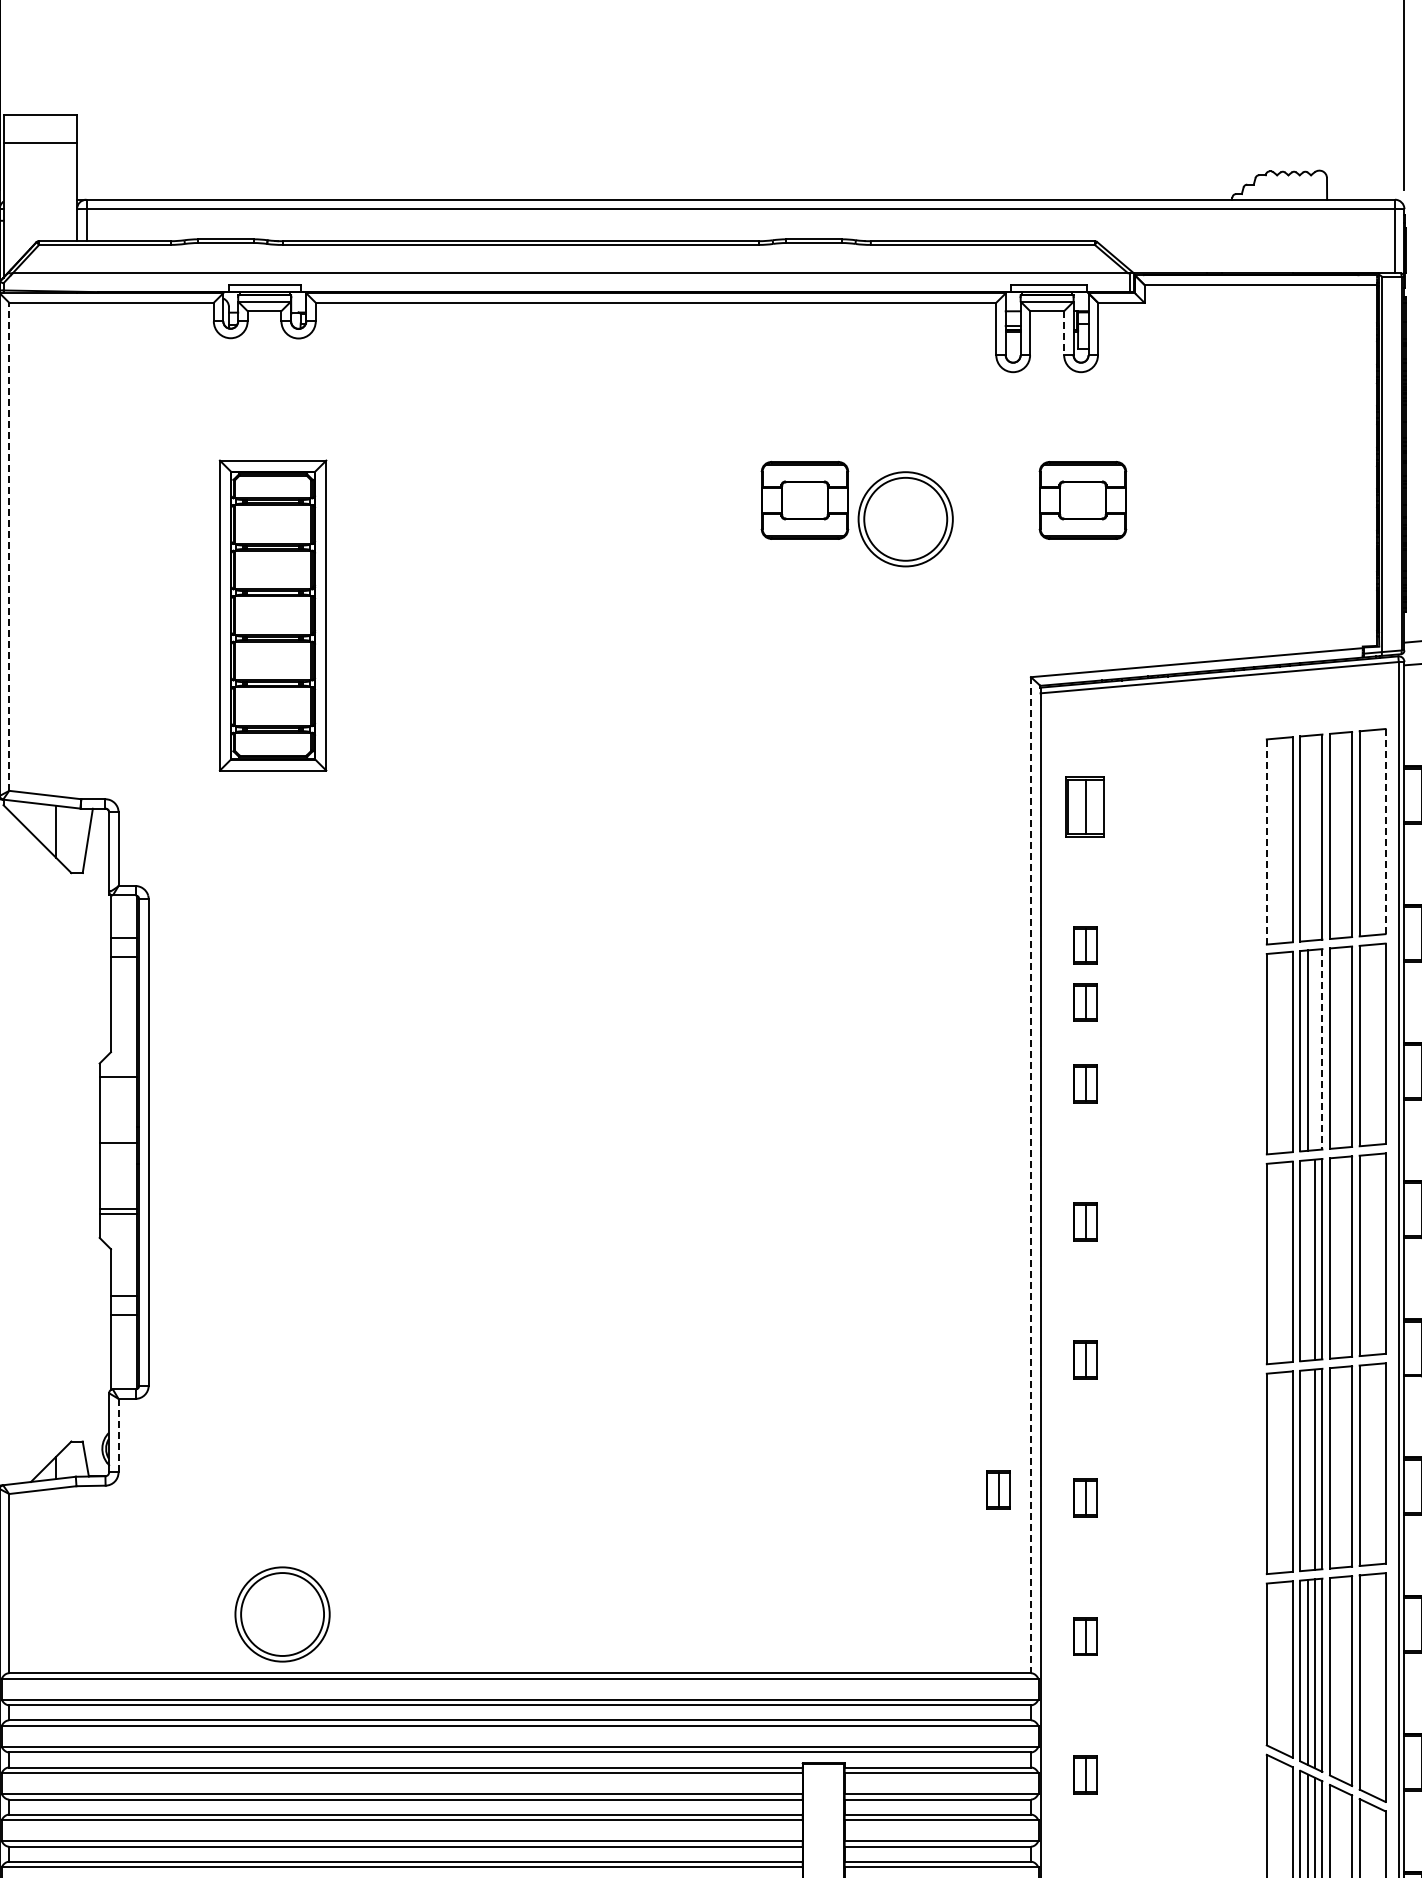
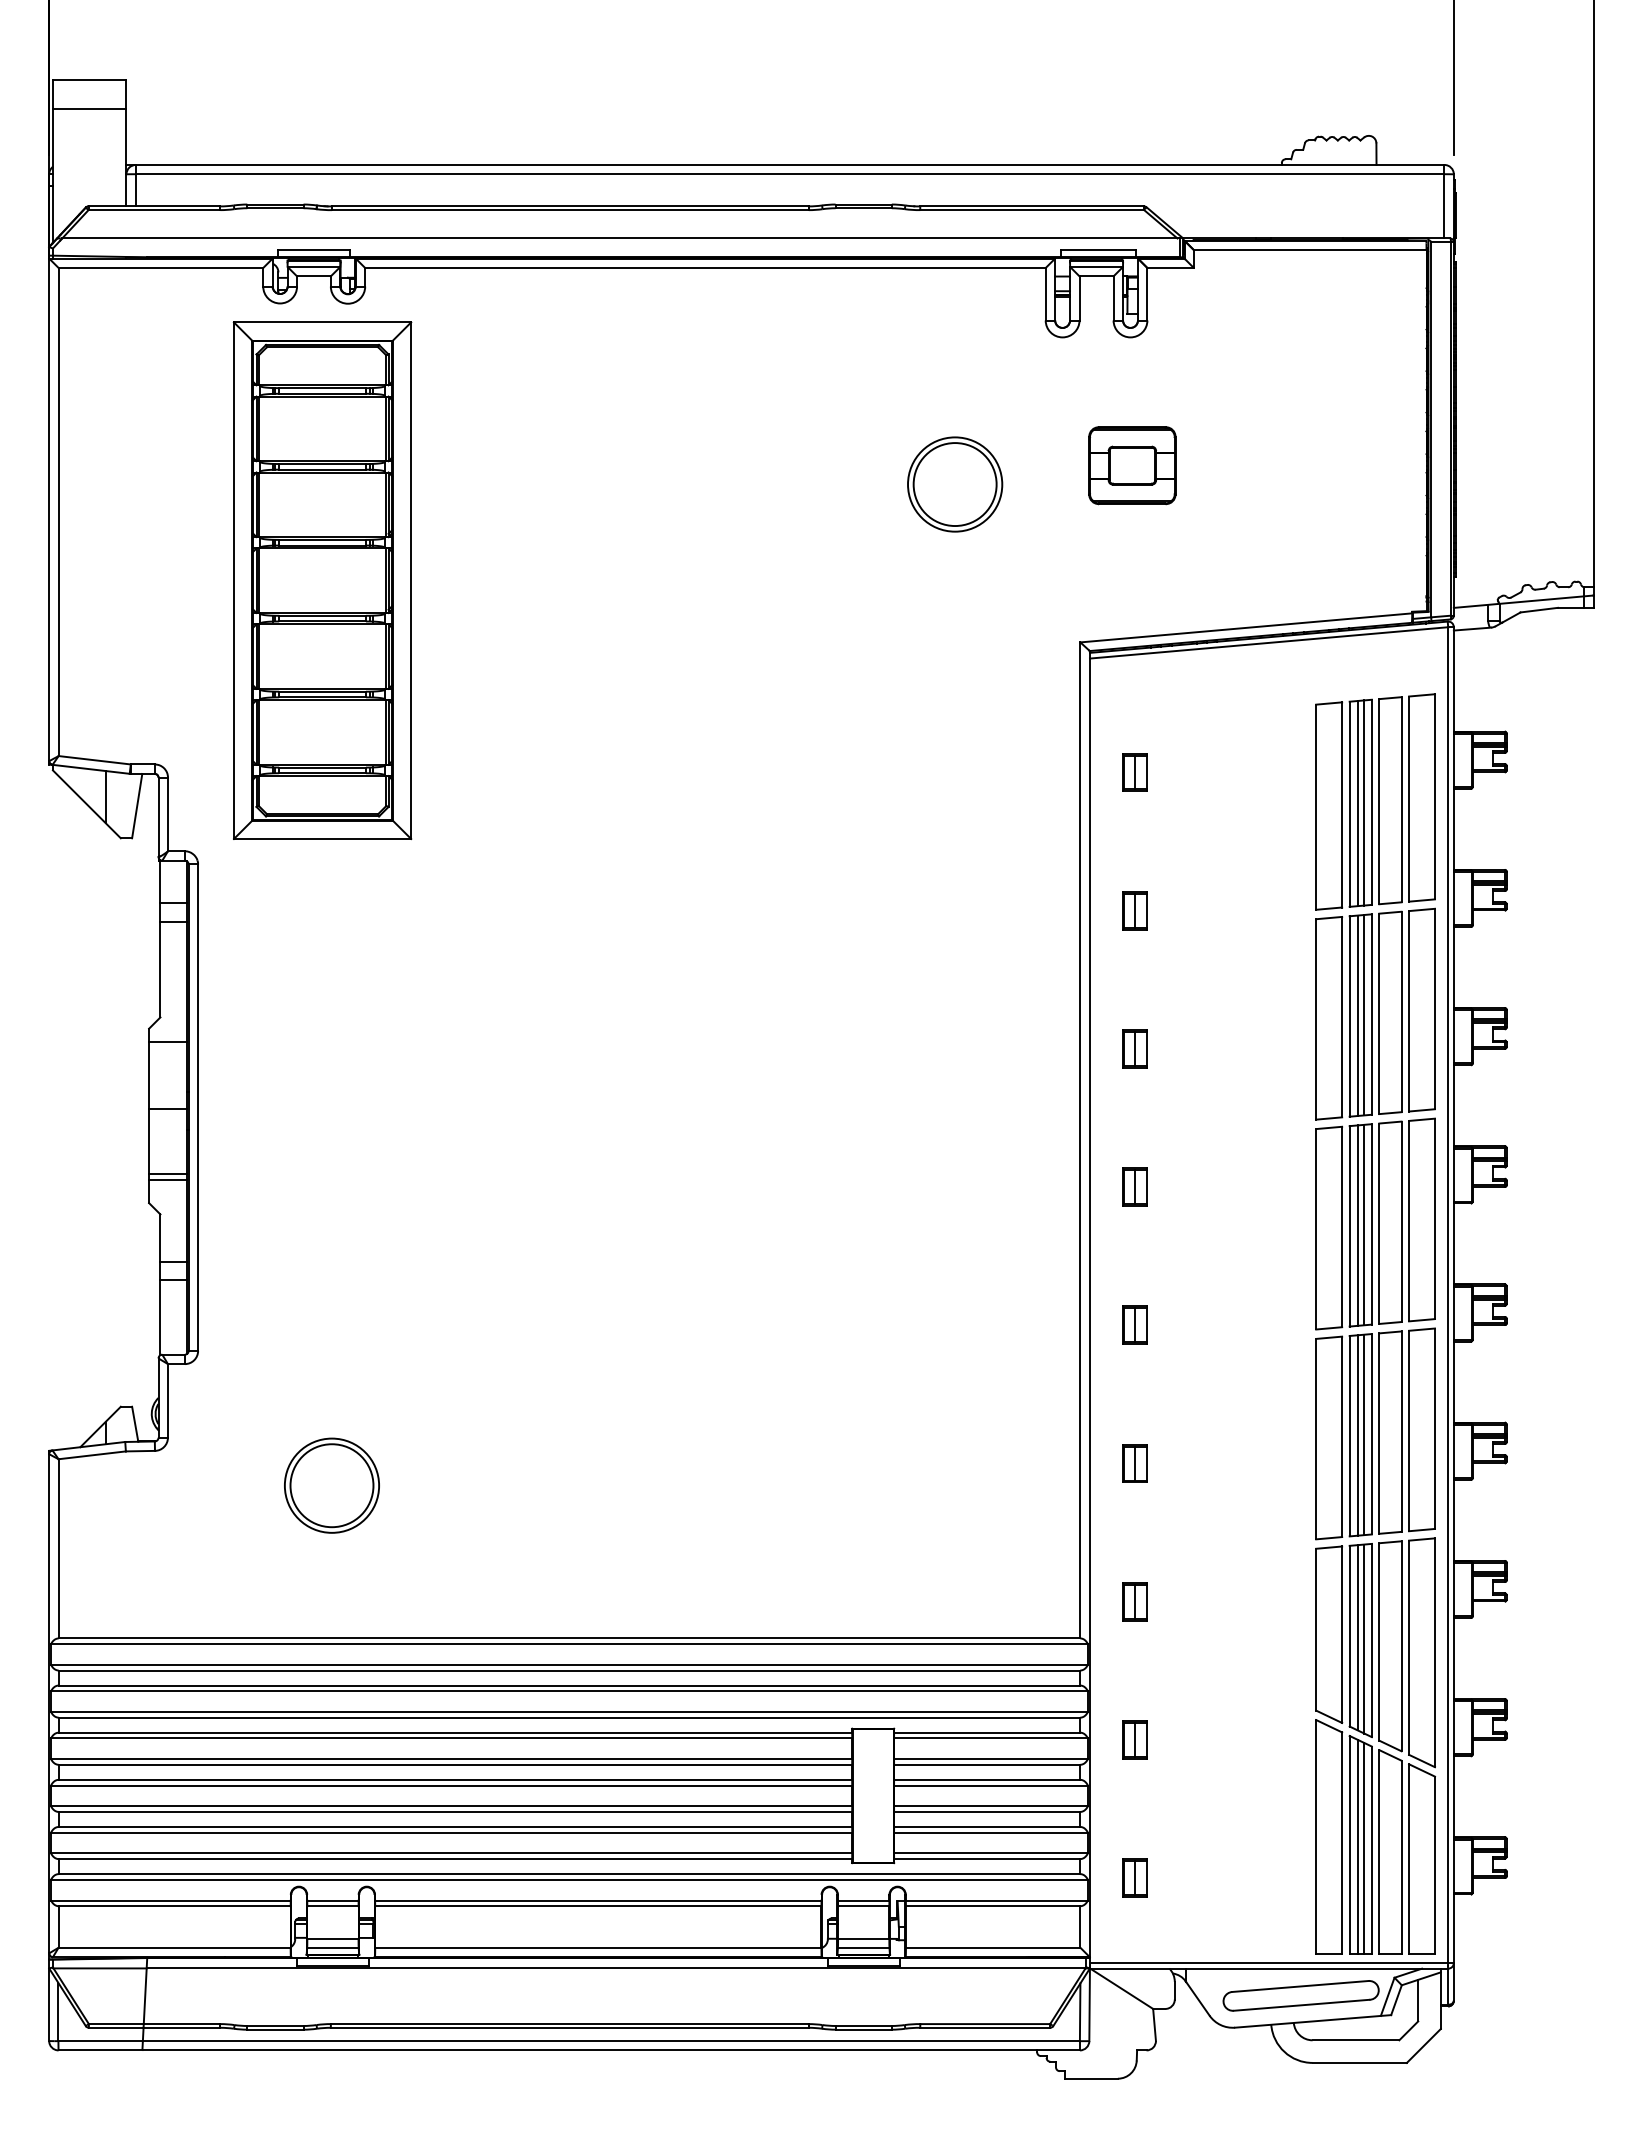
line: (1064, 333) -> (1113, 298), dashed -> solid
part: (805, 500) -> (854, 465), removed
line: (9, 546) -> (58, 511), dashed -> solid
part: (273, 615) -> (322, 580), size x1.67
part: (1085, 807) -> (1134, 772), size x0.62
line: (1386, 831) -> (1435, 796), dashed -> solid
line: (1315, 837) -> (1364, 802), added
line: (1308, 838) -> (1357, 803), added
line: (1267, 842) -> (1316, 807), dashed -> solid
part: (1085, 1002) -> (1134, 967), removed
line: (1315, 1050) -> (1364, 1015), added
line: (1322, 1050) -> (1371, 1015), dashed -> solid
line: (1031, 1175) -> (1080, 1140), dashed -> solid
line: (1308, 1260) -> (1357, 1225), added
line: (118, 1435) -> (167, 1400), dashed -> solid
line: (1308, 1470) -> (1357, 1435), added
part: (998, 1490) -> (1047, 1455), removed
part: (282, 1614) -> (331, 1485), moved

